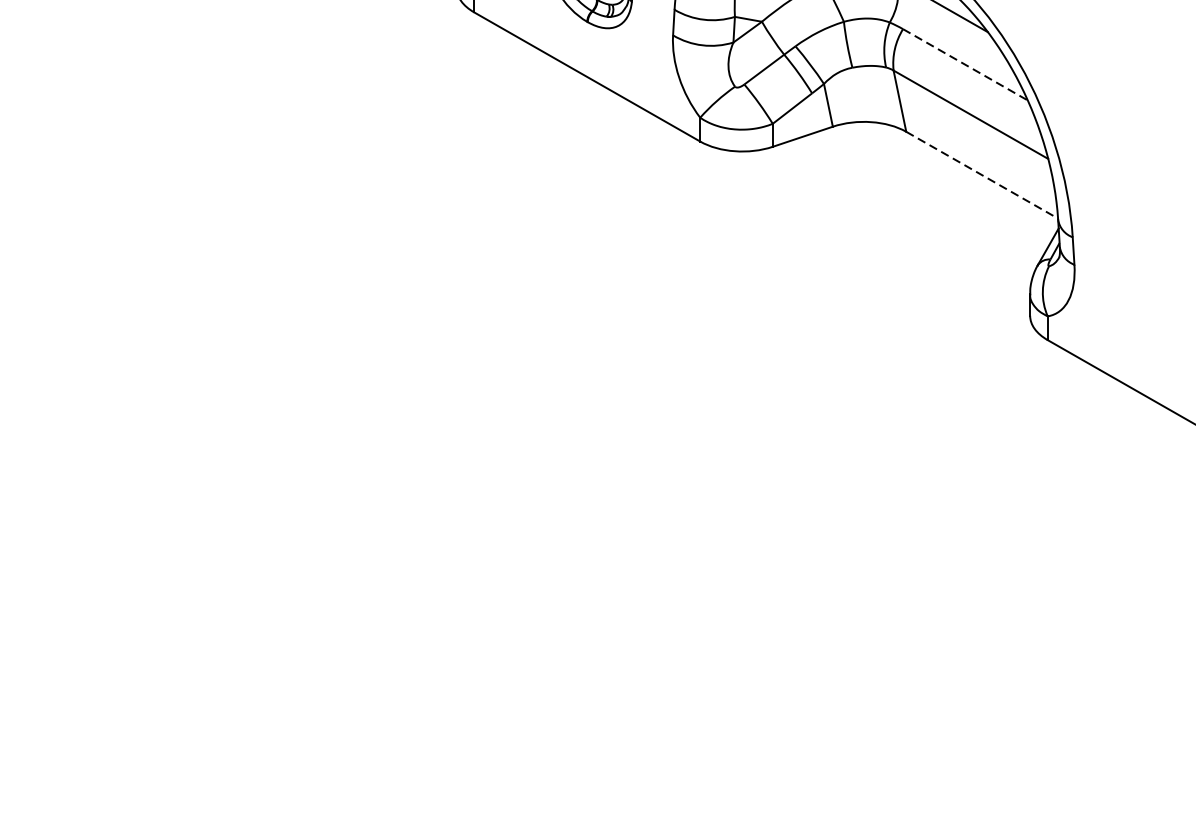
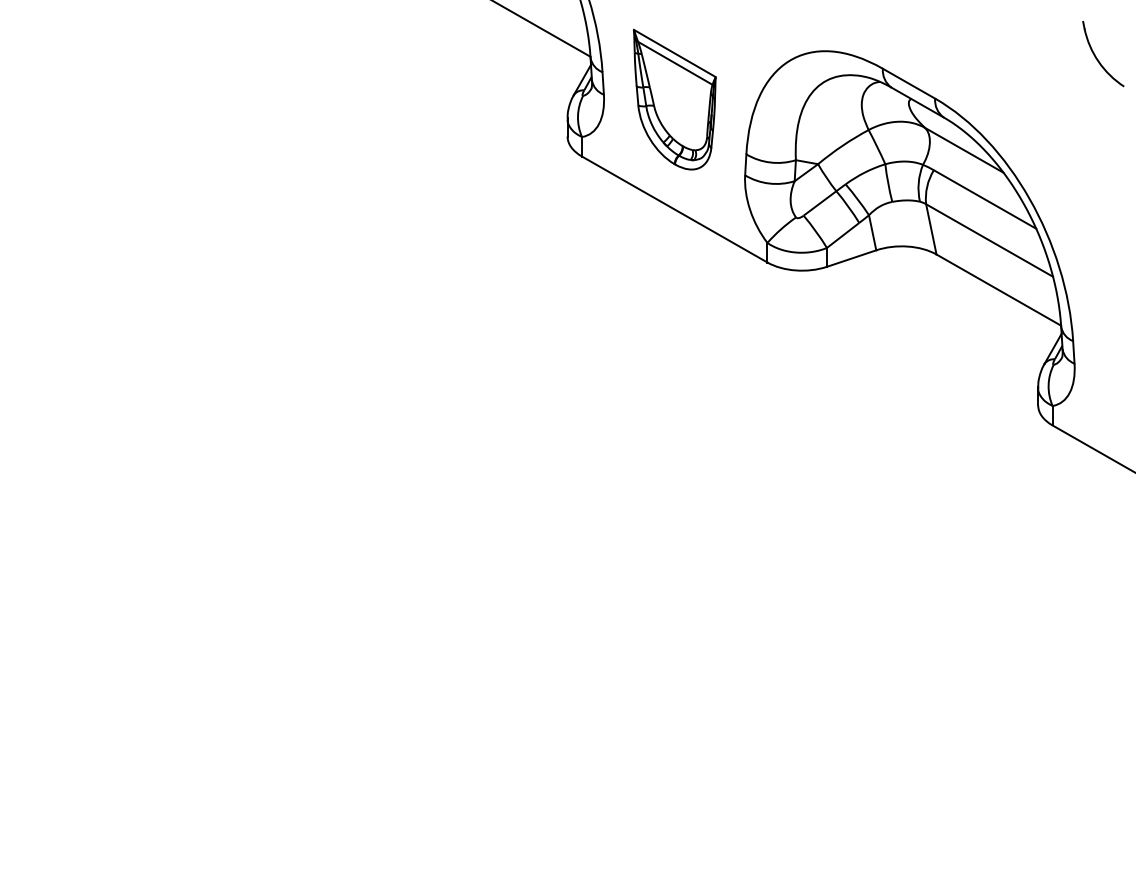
line: (965, 64) -> (985, 199), dashed -> solid
line: (981, 175) -> (998, 290), dashed -> solid

